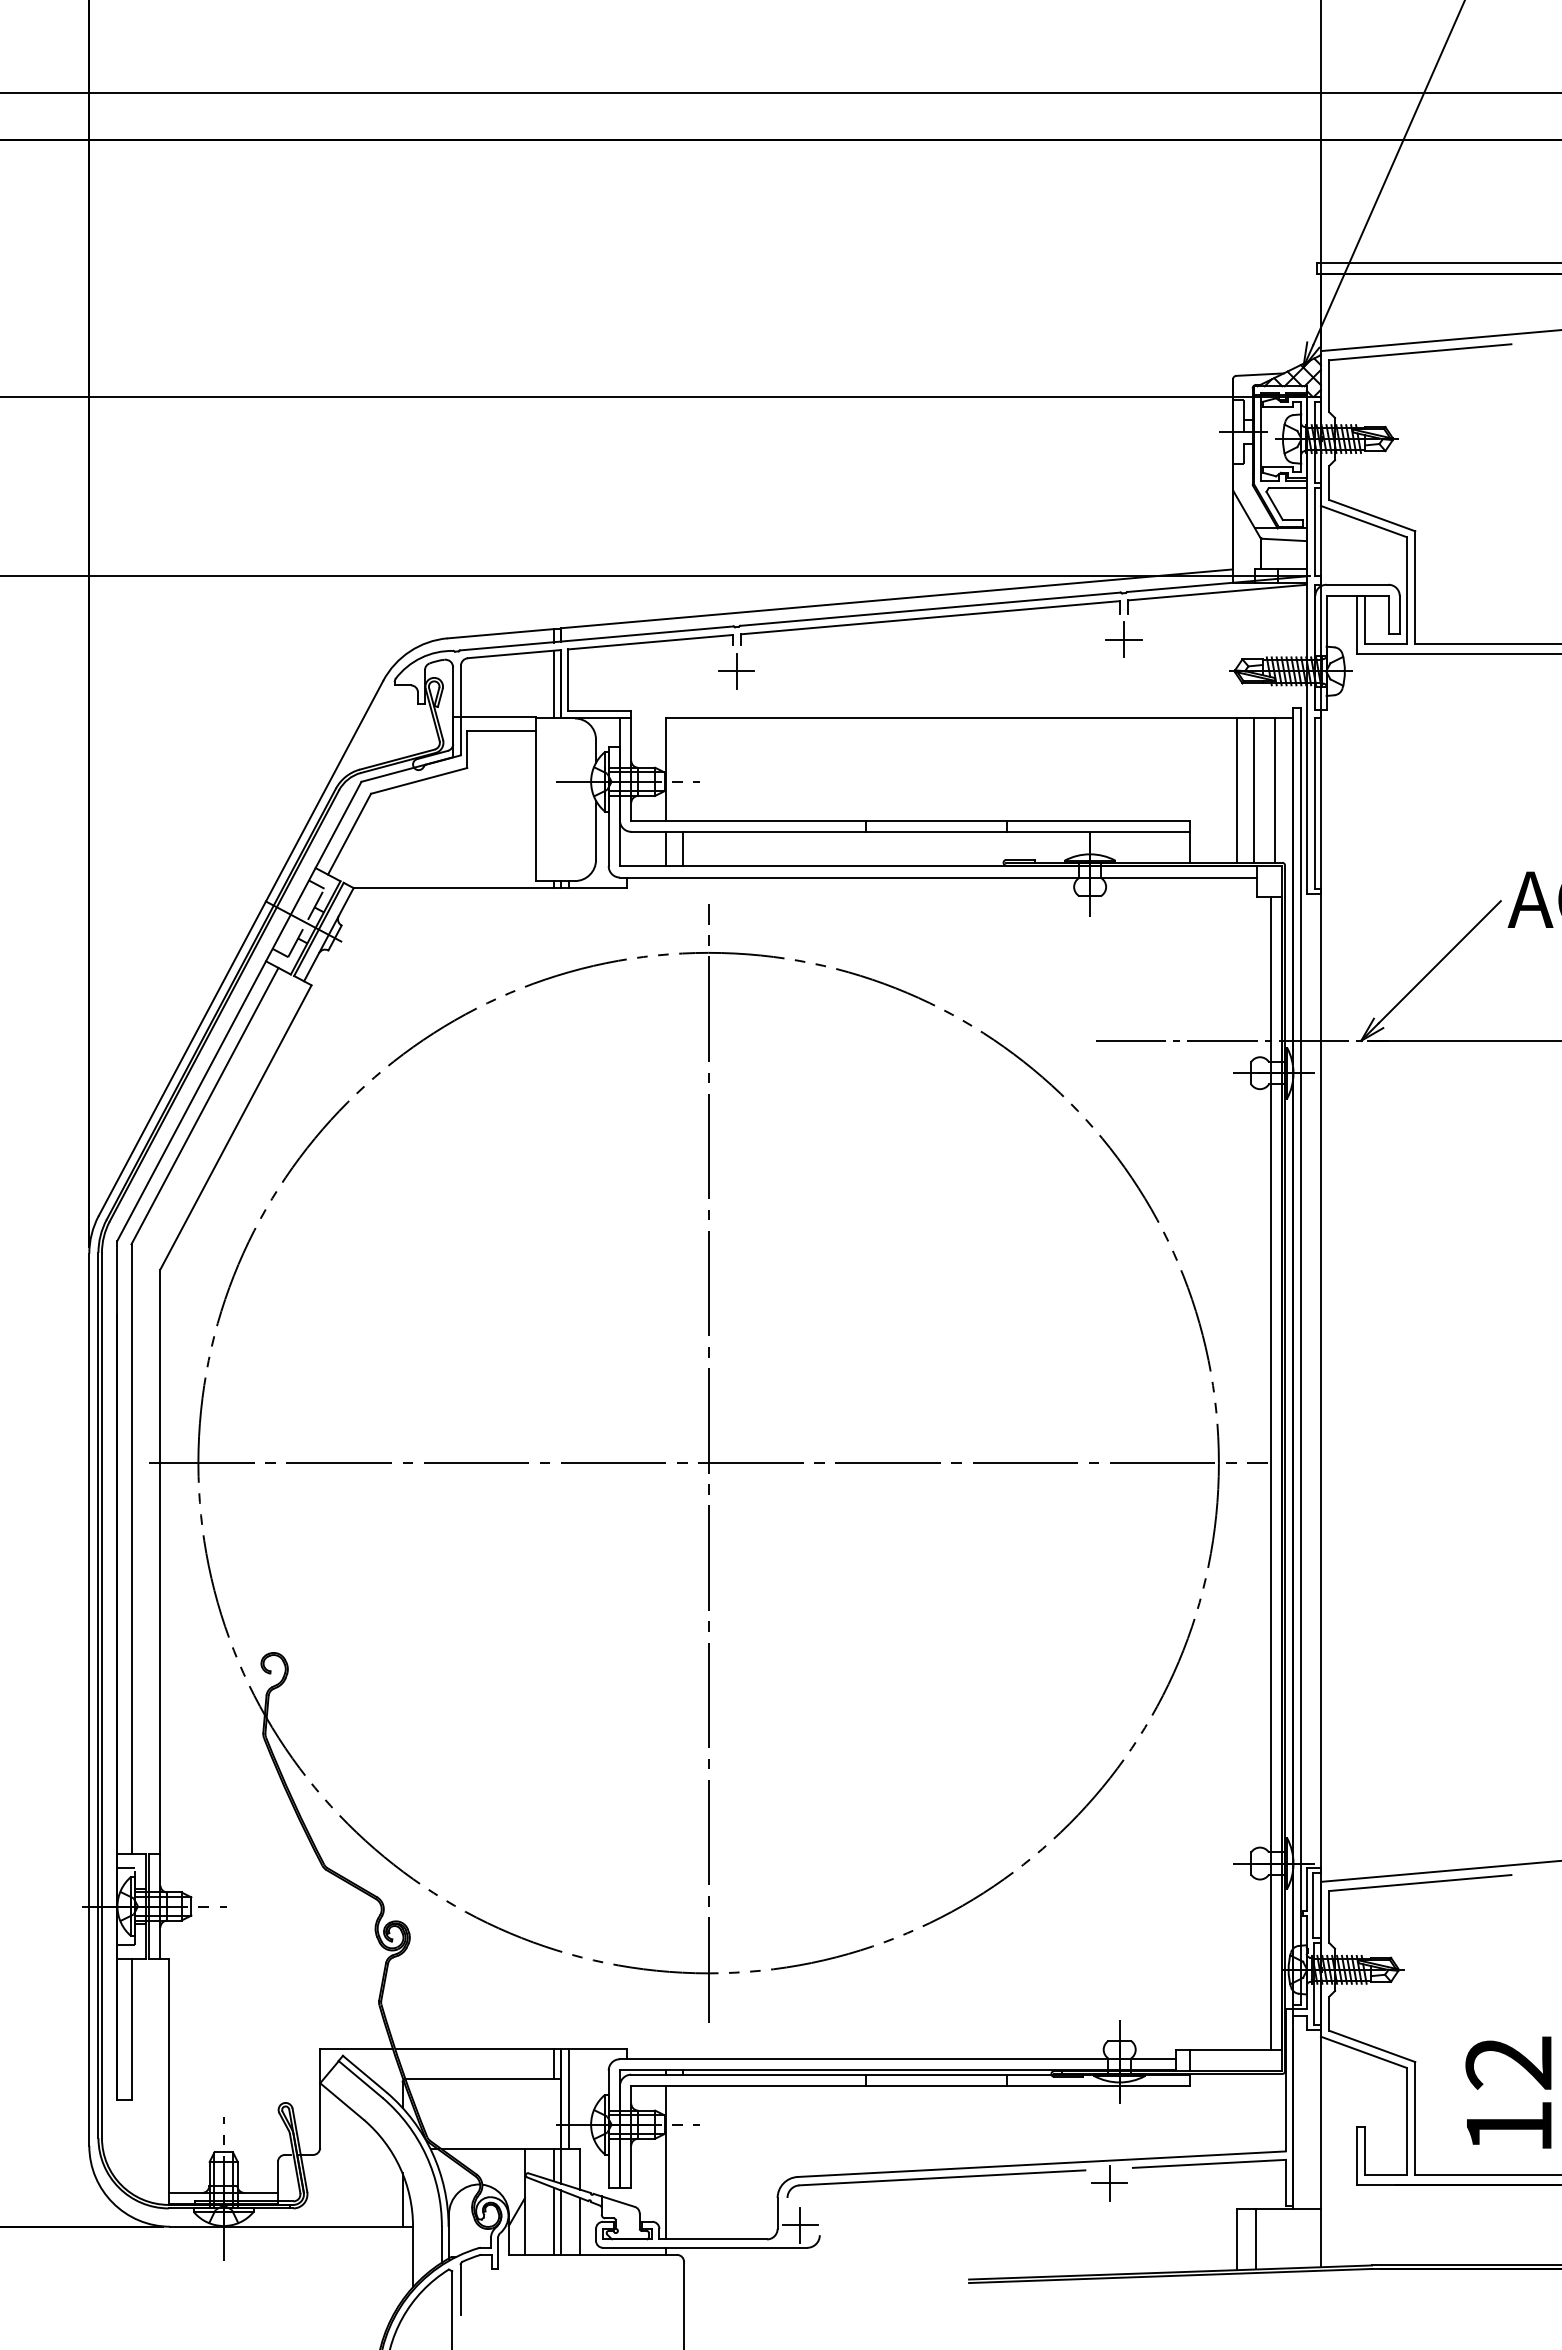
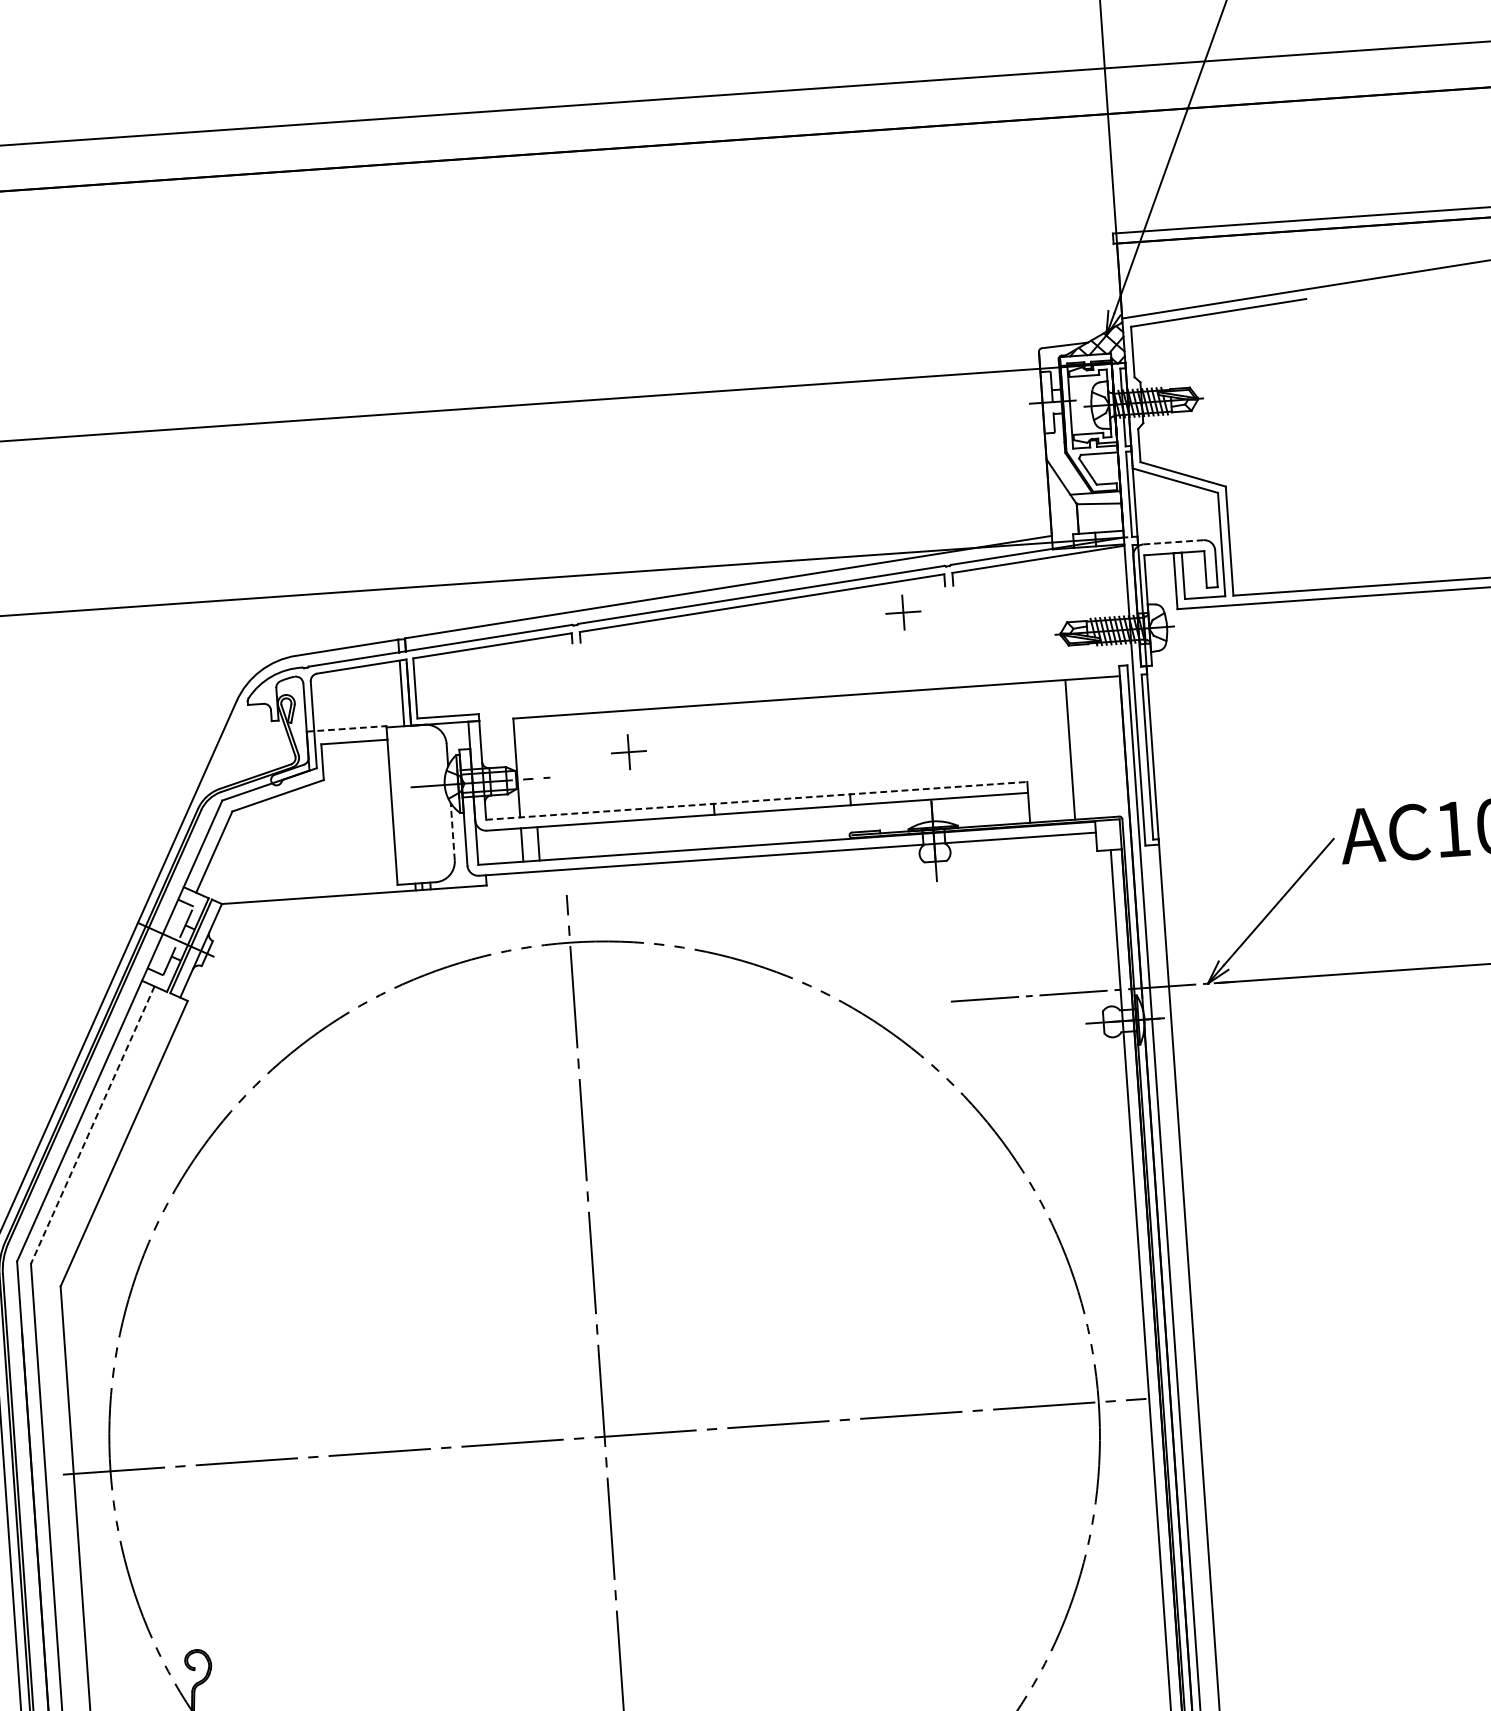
line: (1357, 584) -> (1173, 542), solid -> dashed
part: (1123, 639) -> (903, 612), moved
part: (736, 671) -> (628, 752), moved
line: (494, 717) -> (346, 729), solid -> dashed
line: (1254, 790) -> (1087, 748), removed
line: (1275, 790) -> (1108, 747), removed
line: (911, 820) -> (757, 800), solid -> dashed
line: (596, 830) -> (453, 831), solid -> dashed
line: (204, 1106) -> (92, 1125), solid -> dashed

